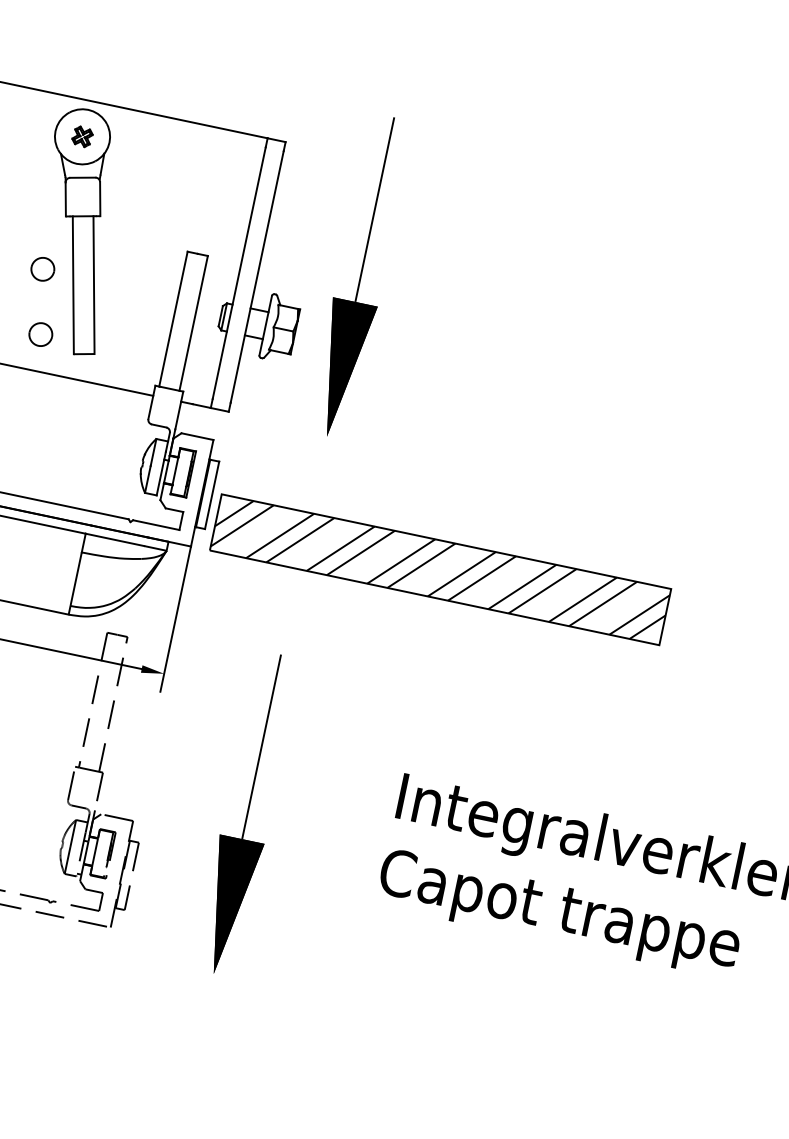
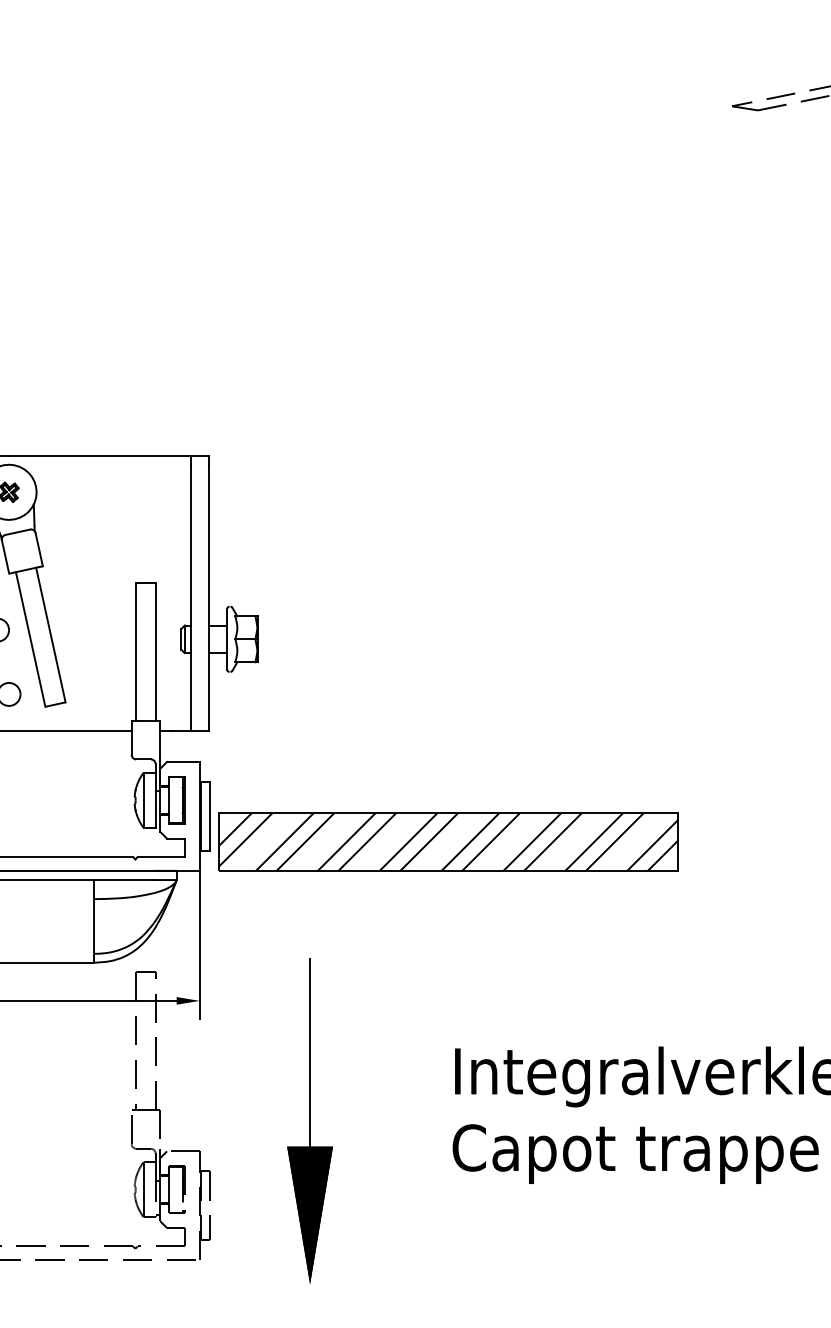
part: (360, 276) -> (309, 571), removed

